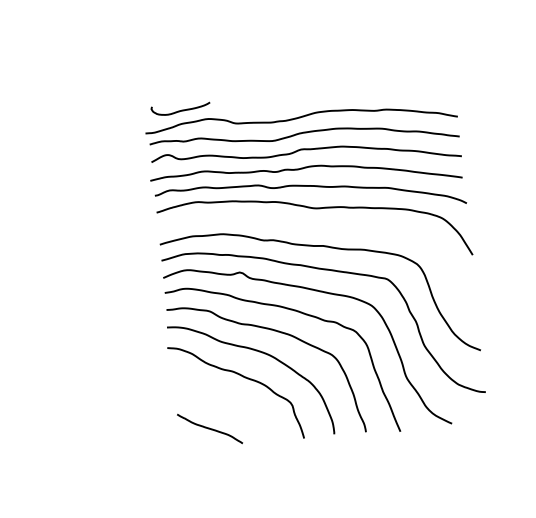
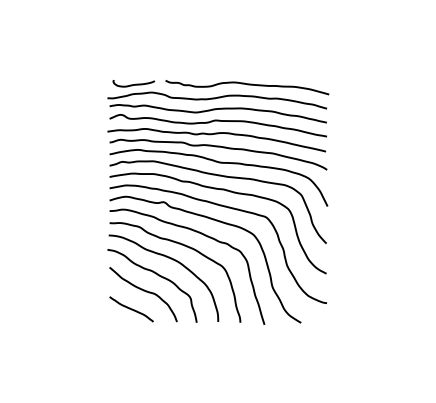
curve: (341, 95) -> (247, 85), added
curve: (321, 229) -> (223, 177), added
curve: (224, 401) -> (143, 291), added

